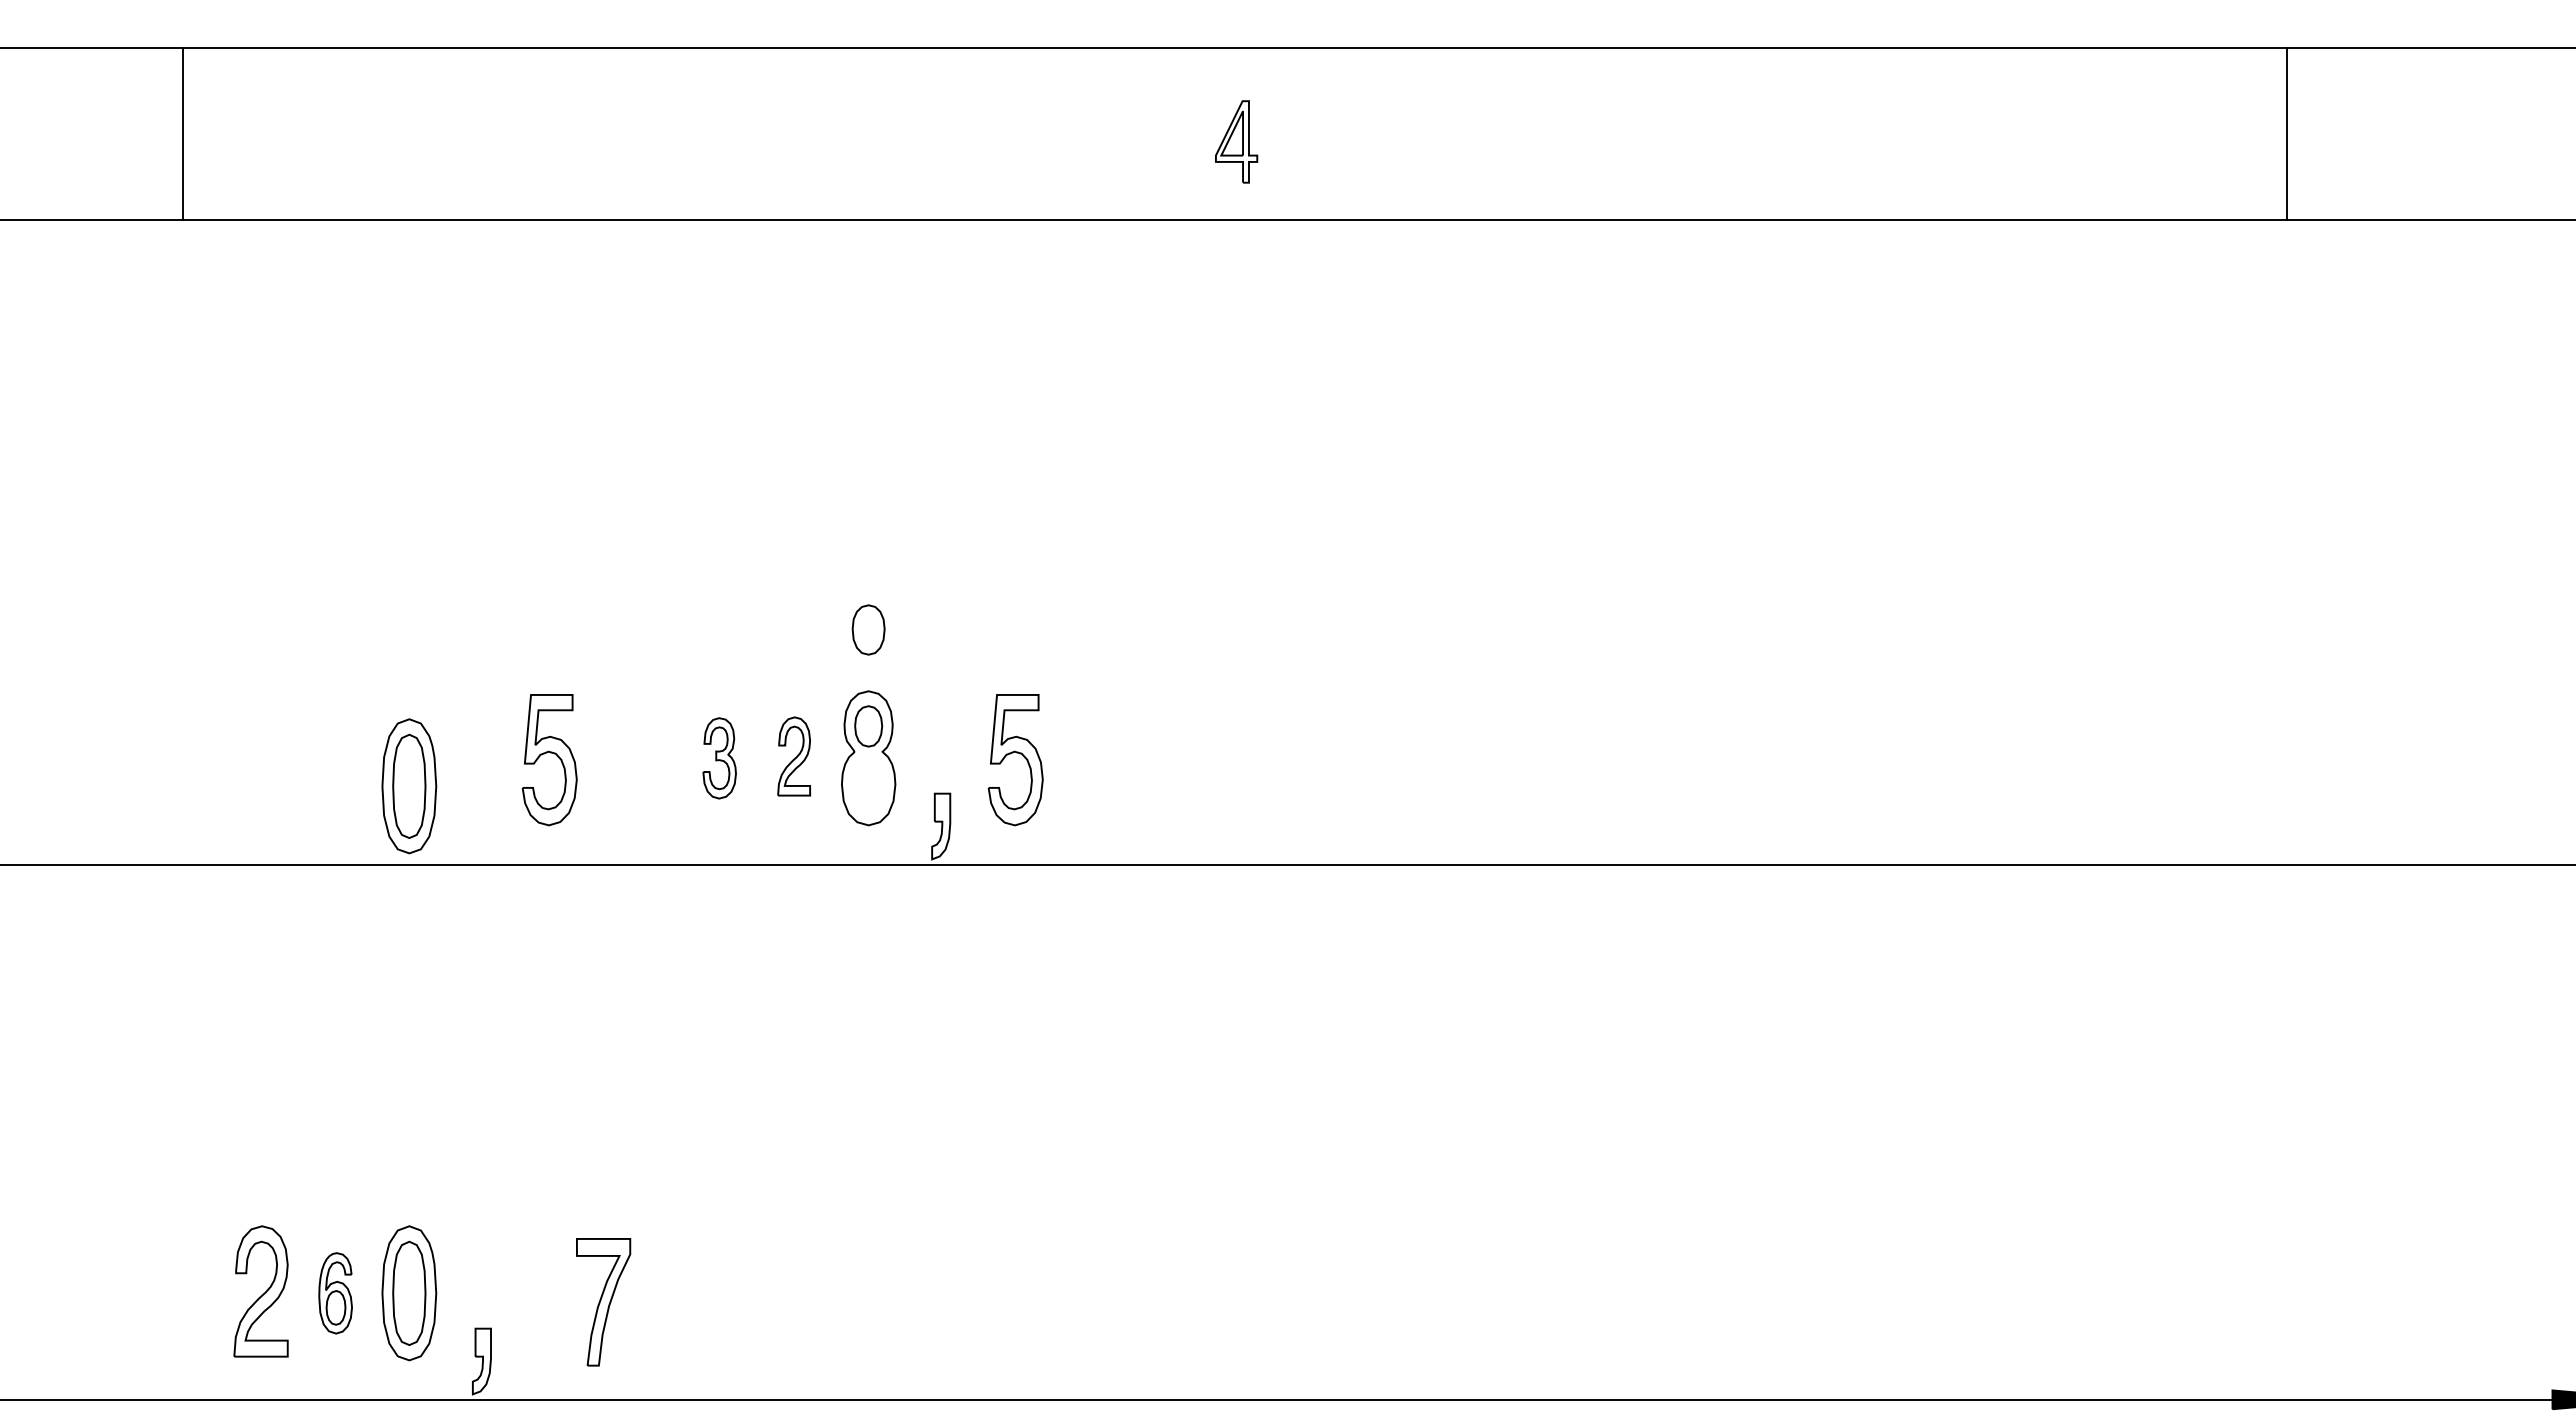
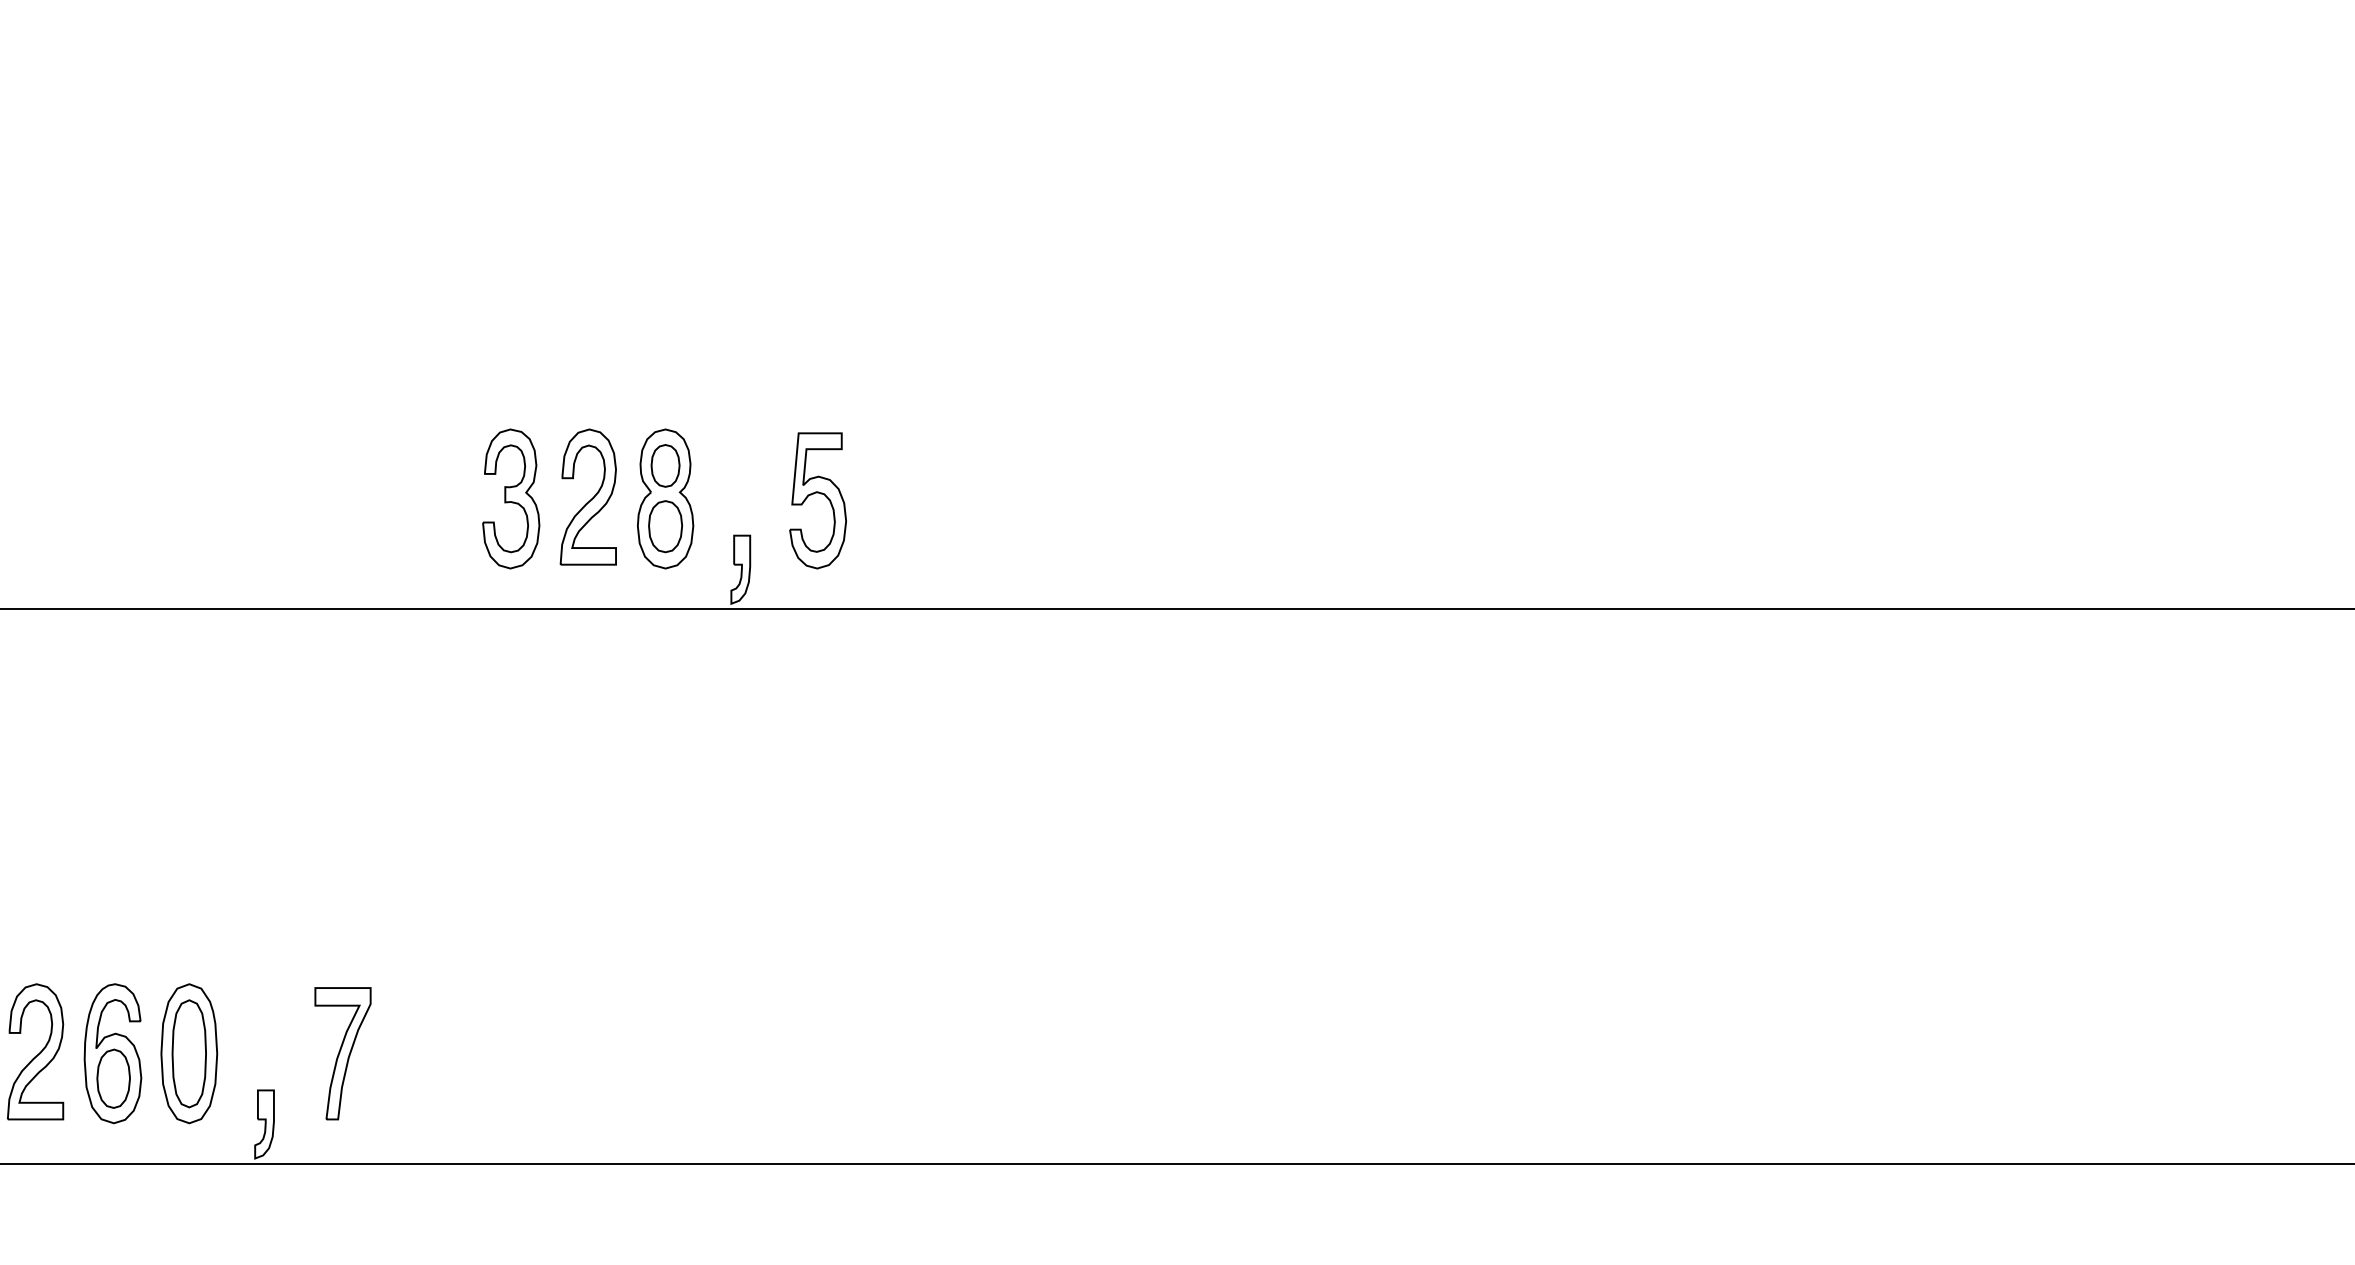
part: (868, 629) -> (665, 526), moved
part: (550, 753) -> (335, 494), removed
part: (793, 756) -> (587, 497), size x1.67
part: (719, 758) -> (510, 499), size x1.67
part: (409, 786) -> (189, 528), removed
part: (335, 1293) -> (112, 1053), size x1.67
part: (603, 1302) -> (342, 1053), moved

